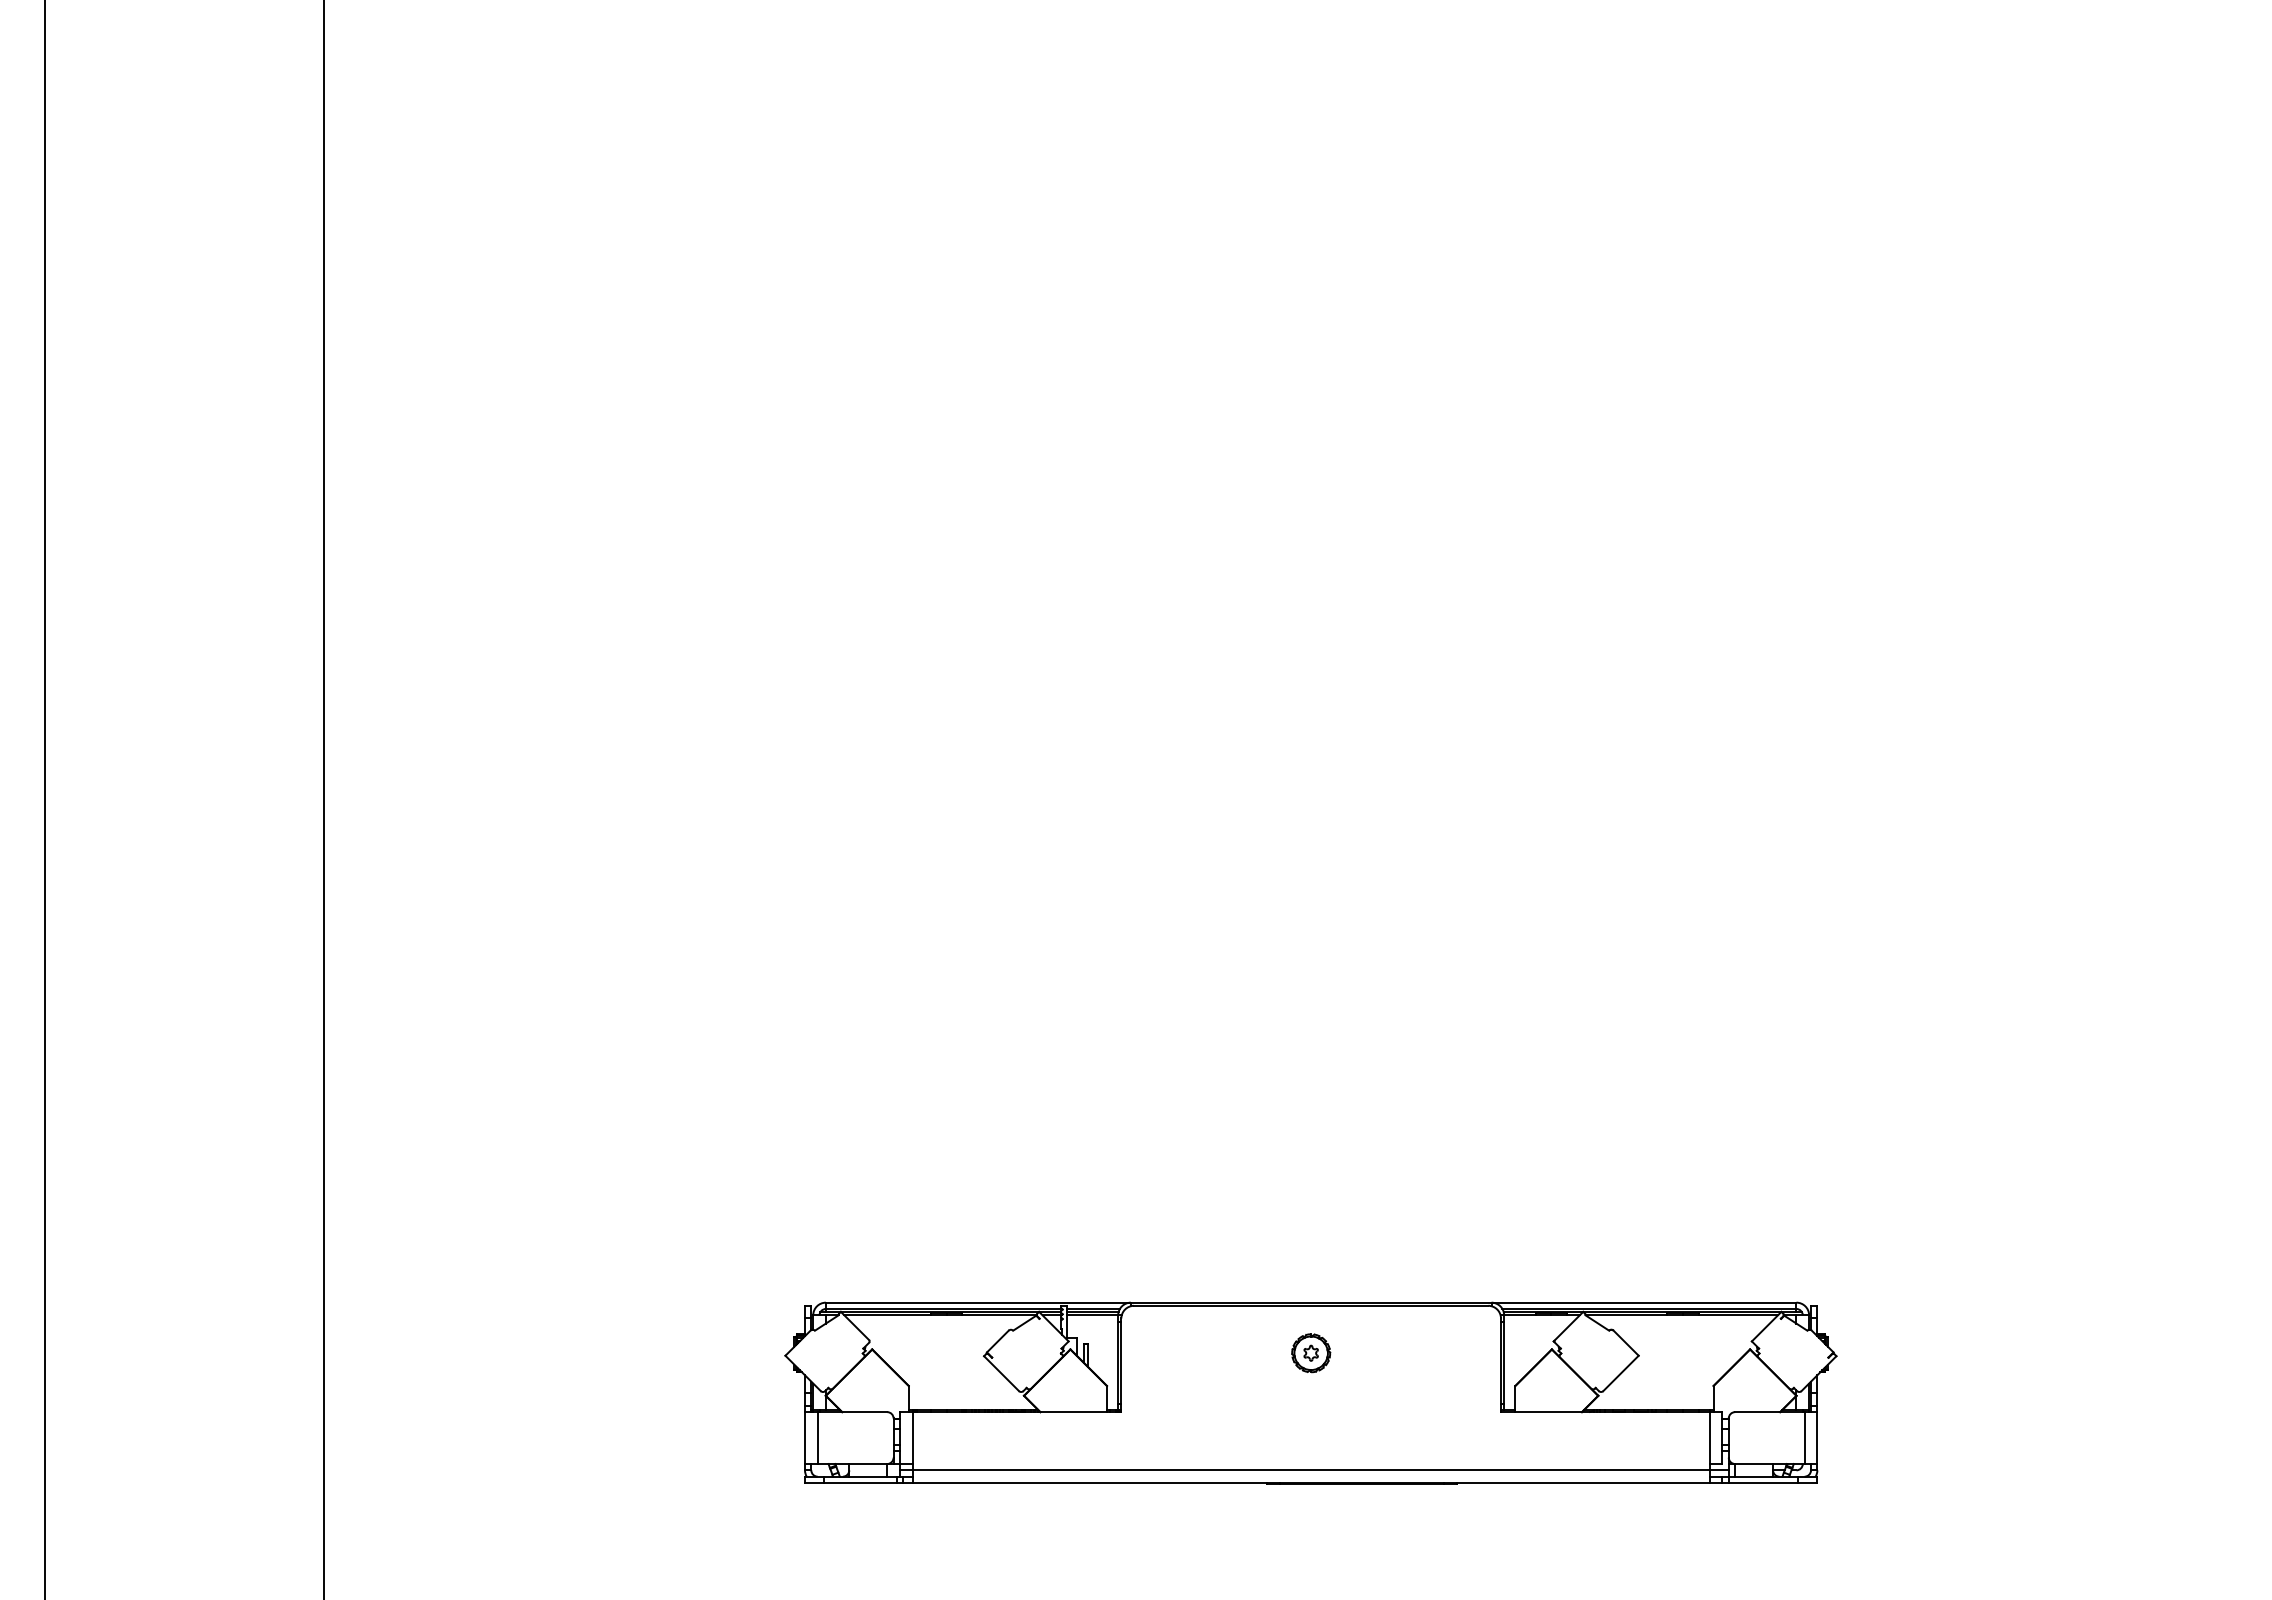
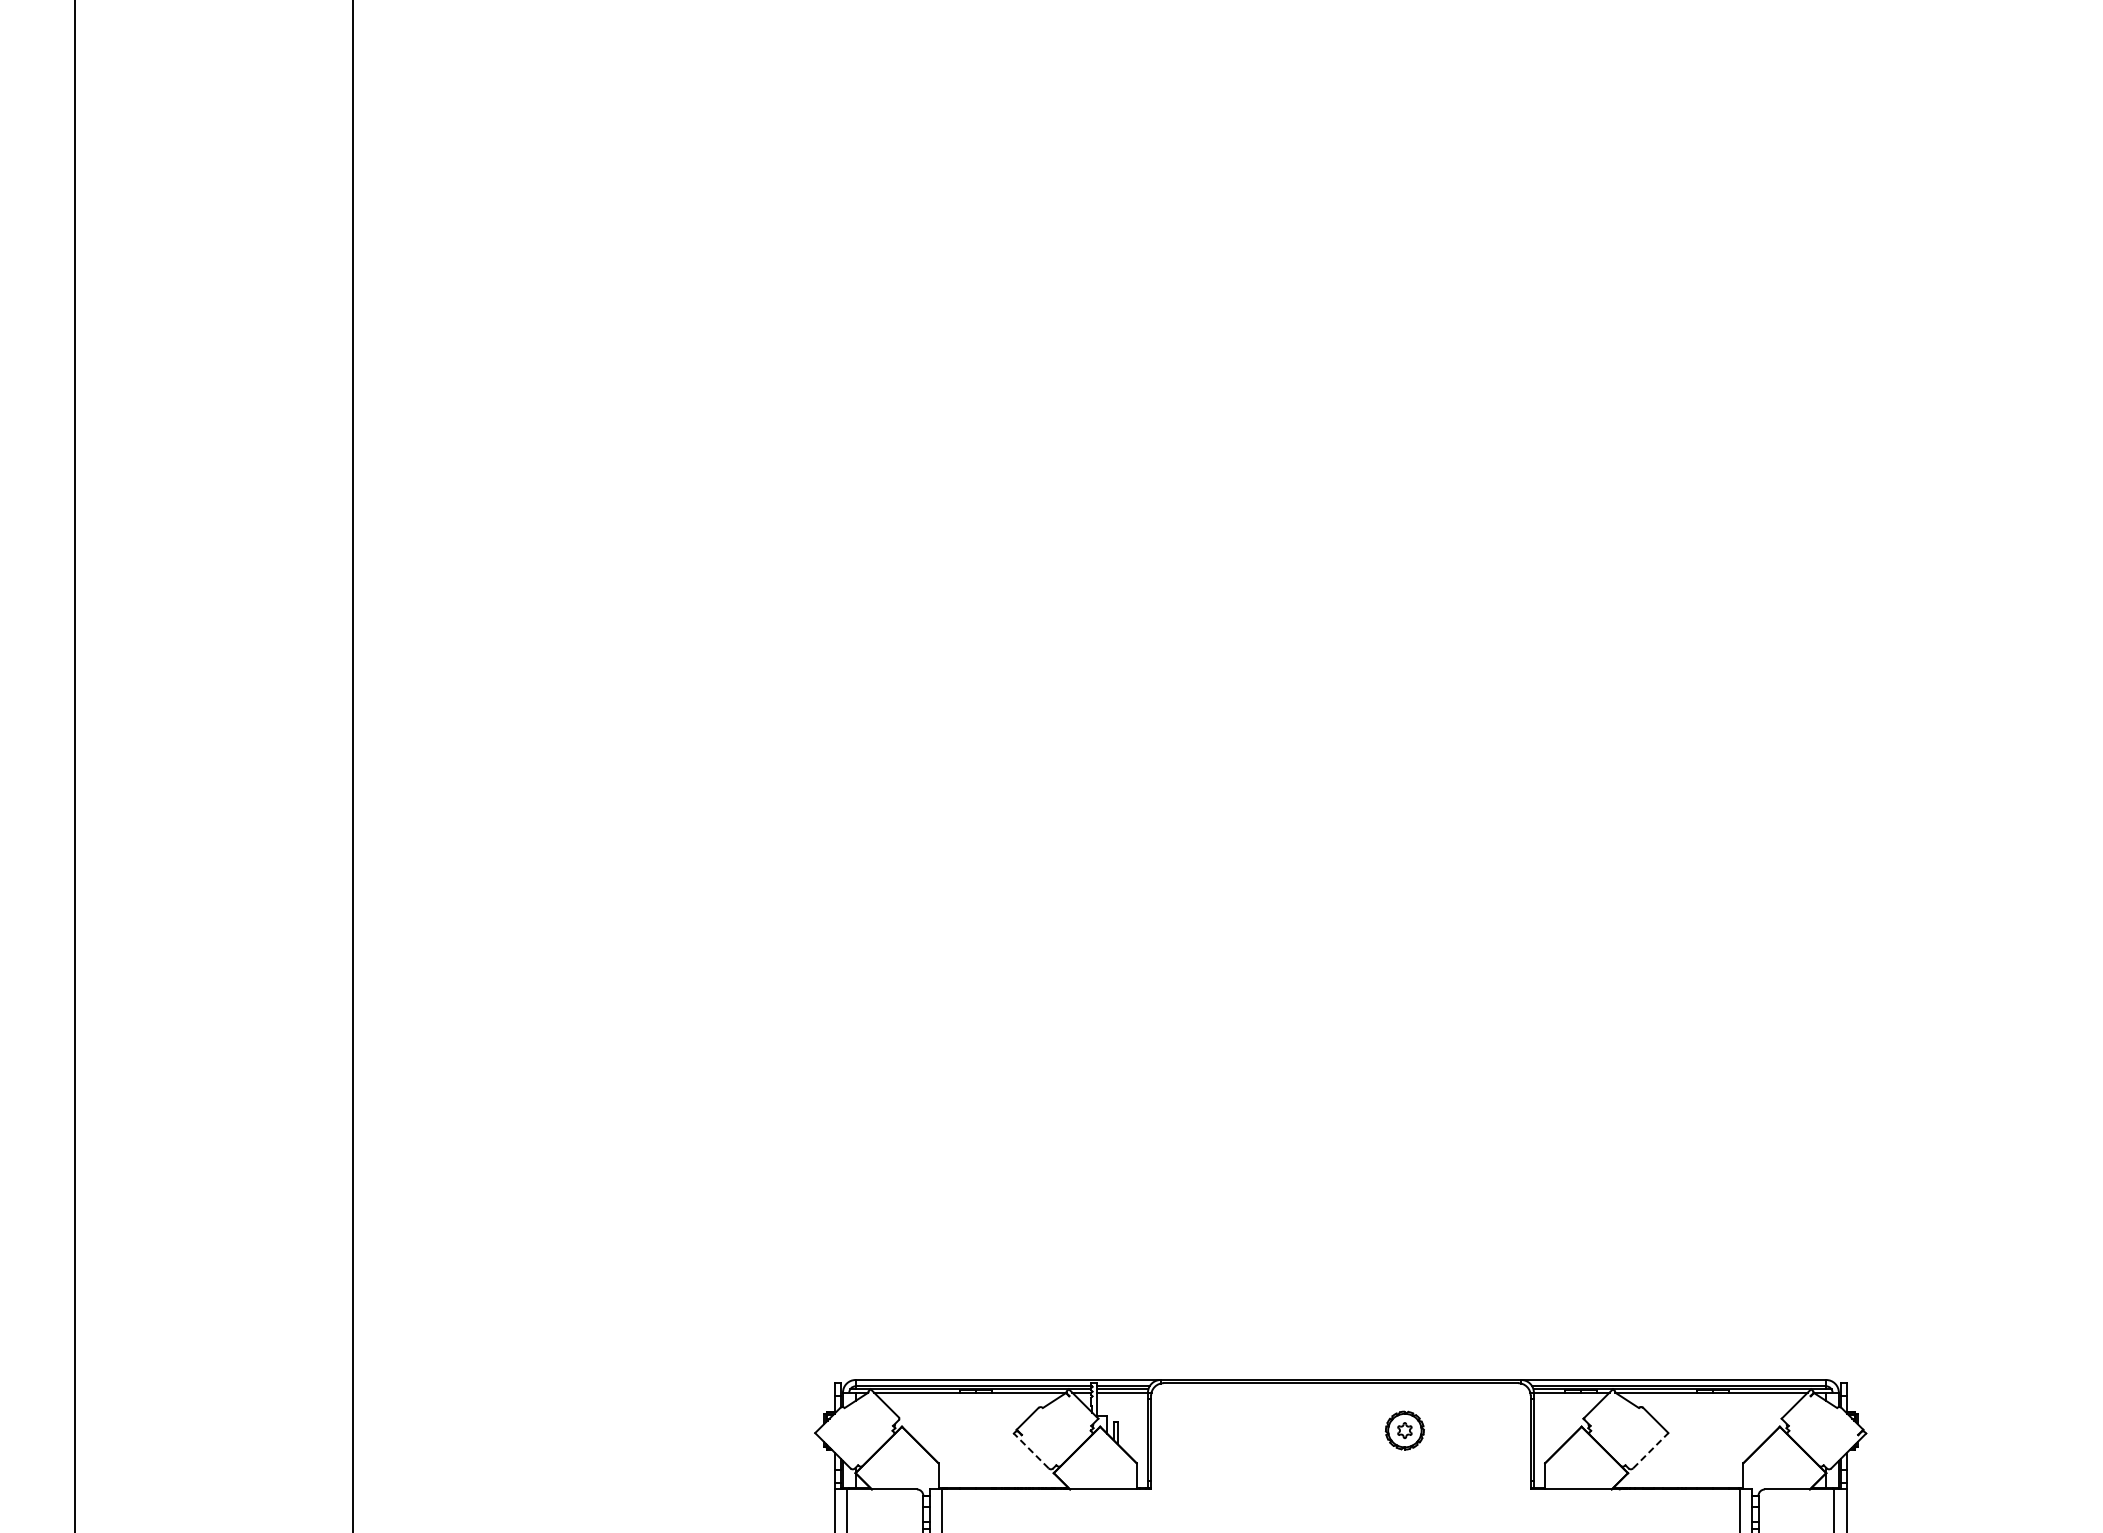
part: (1311, 1353) -> (1405, 1430), moved
line: (1001, 1373) -> (1031, 1450), solid -> dashed
line: (1621, 1373) -> (1651, 1450), solid -> dashed

